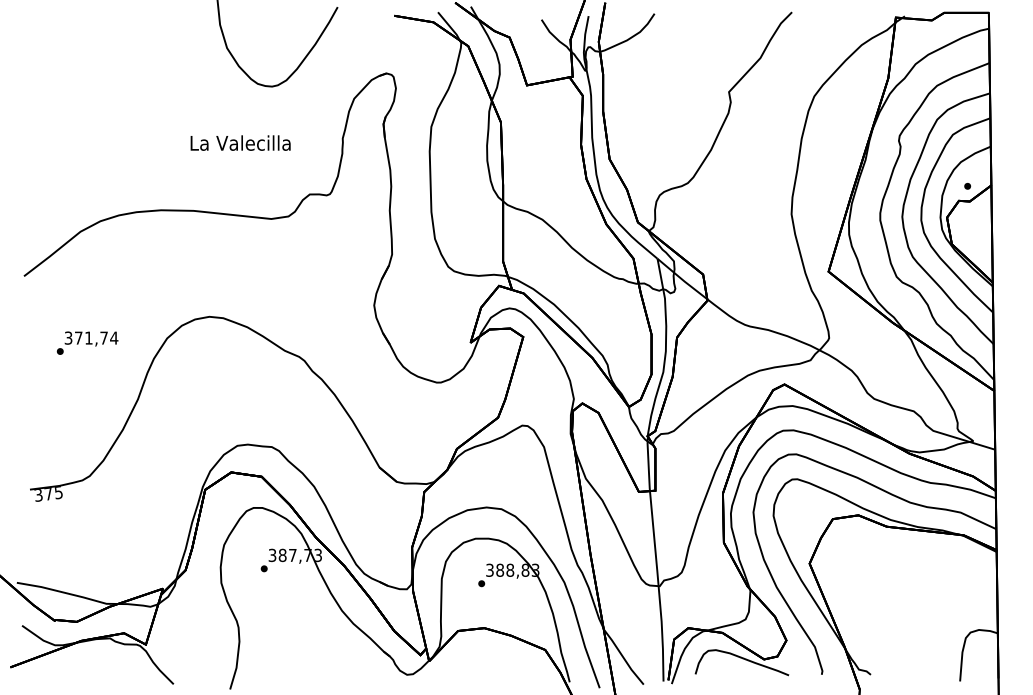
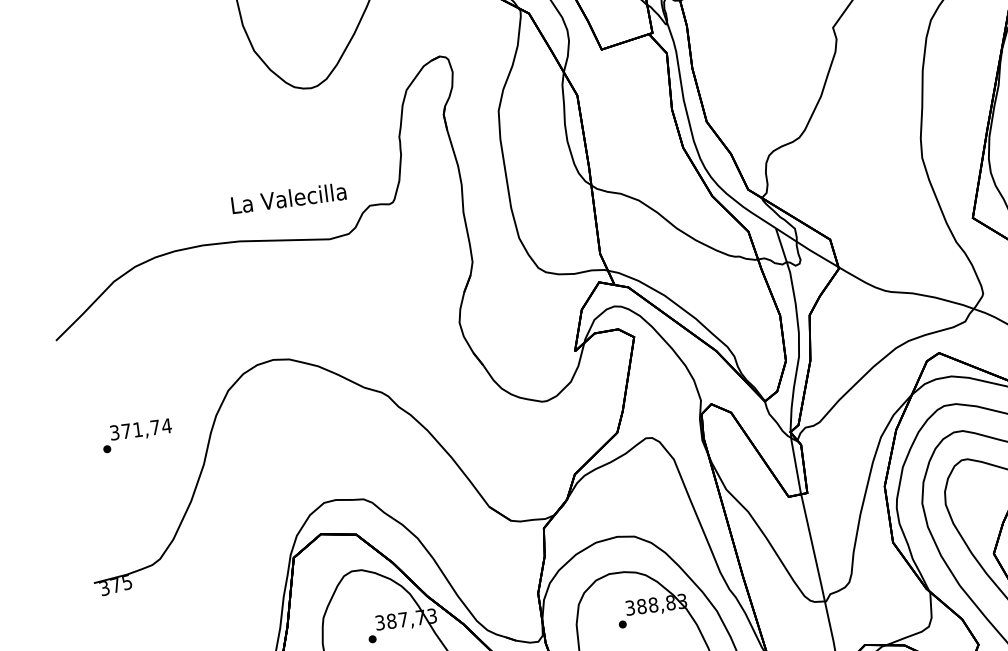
text: (240, 142) -> (288, 197), moved
text: (87, 342) -> (136, 434), moved

